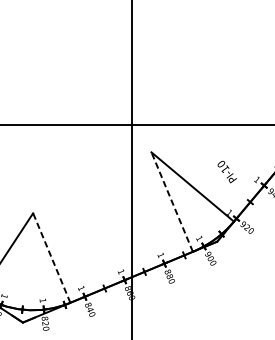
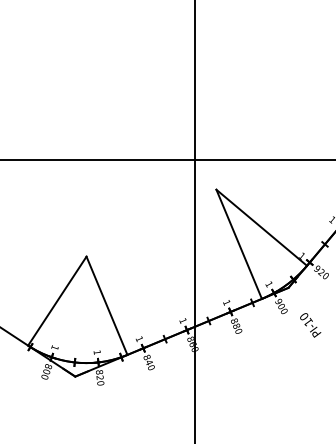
text: (227, 172) -> (310, 325), moved
line: (171, 201) -> (238, 243), dashed -> solid
line: (51, 257) -> (106, 305), dashed -> solid

